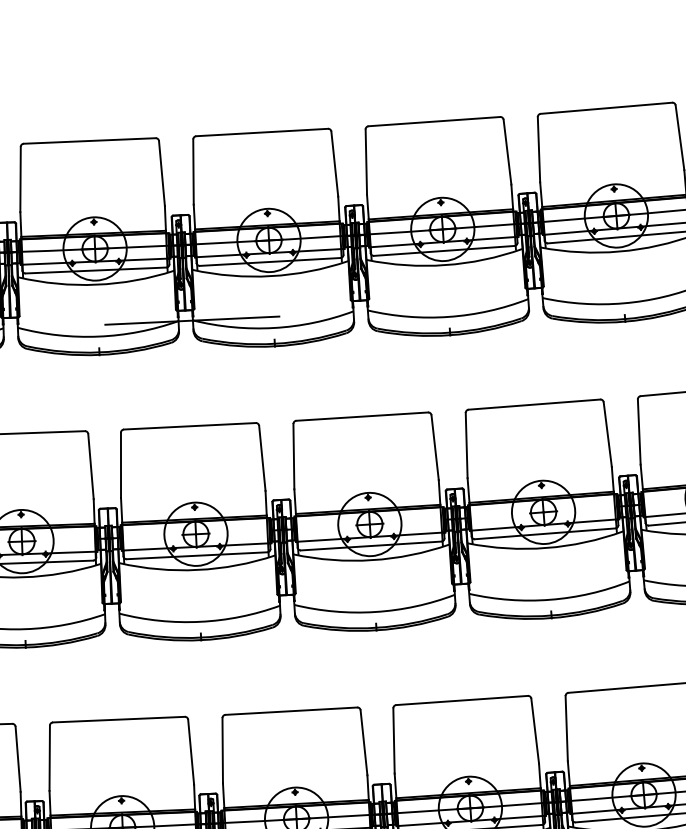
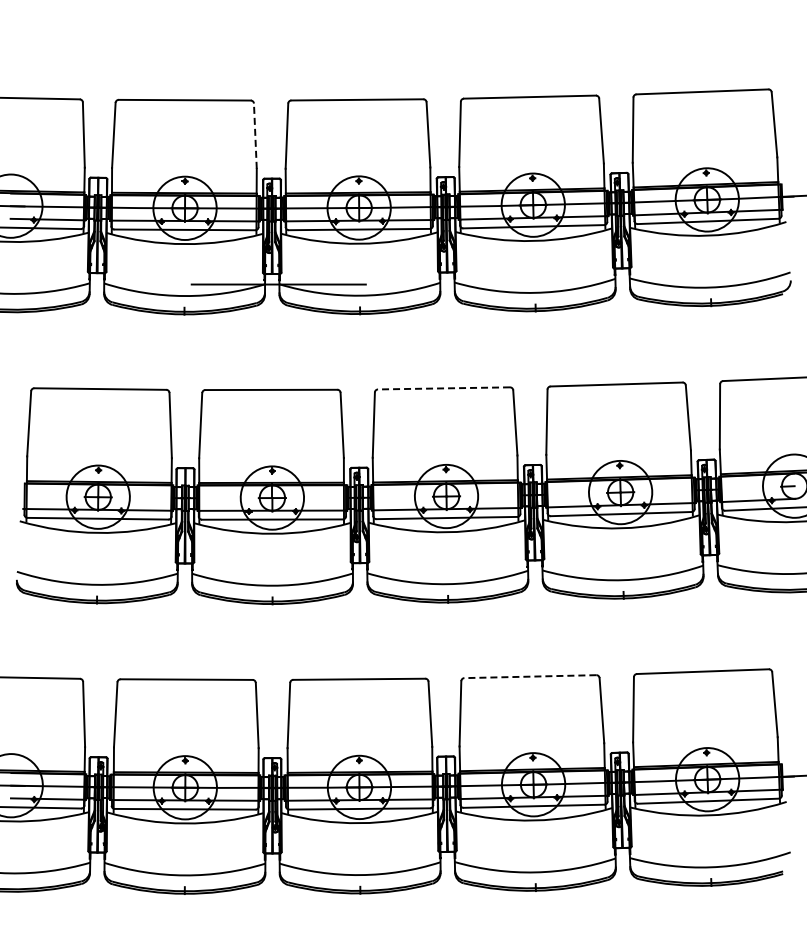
line: (162, 173) -> (255, 136), solid -> dashed
line: (361, 416) -> (443, 388), solid -> dashed
line: (461, 700) -> (529, 676), solid -> dashed

